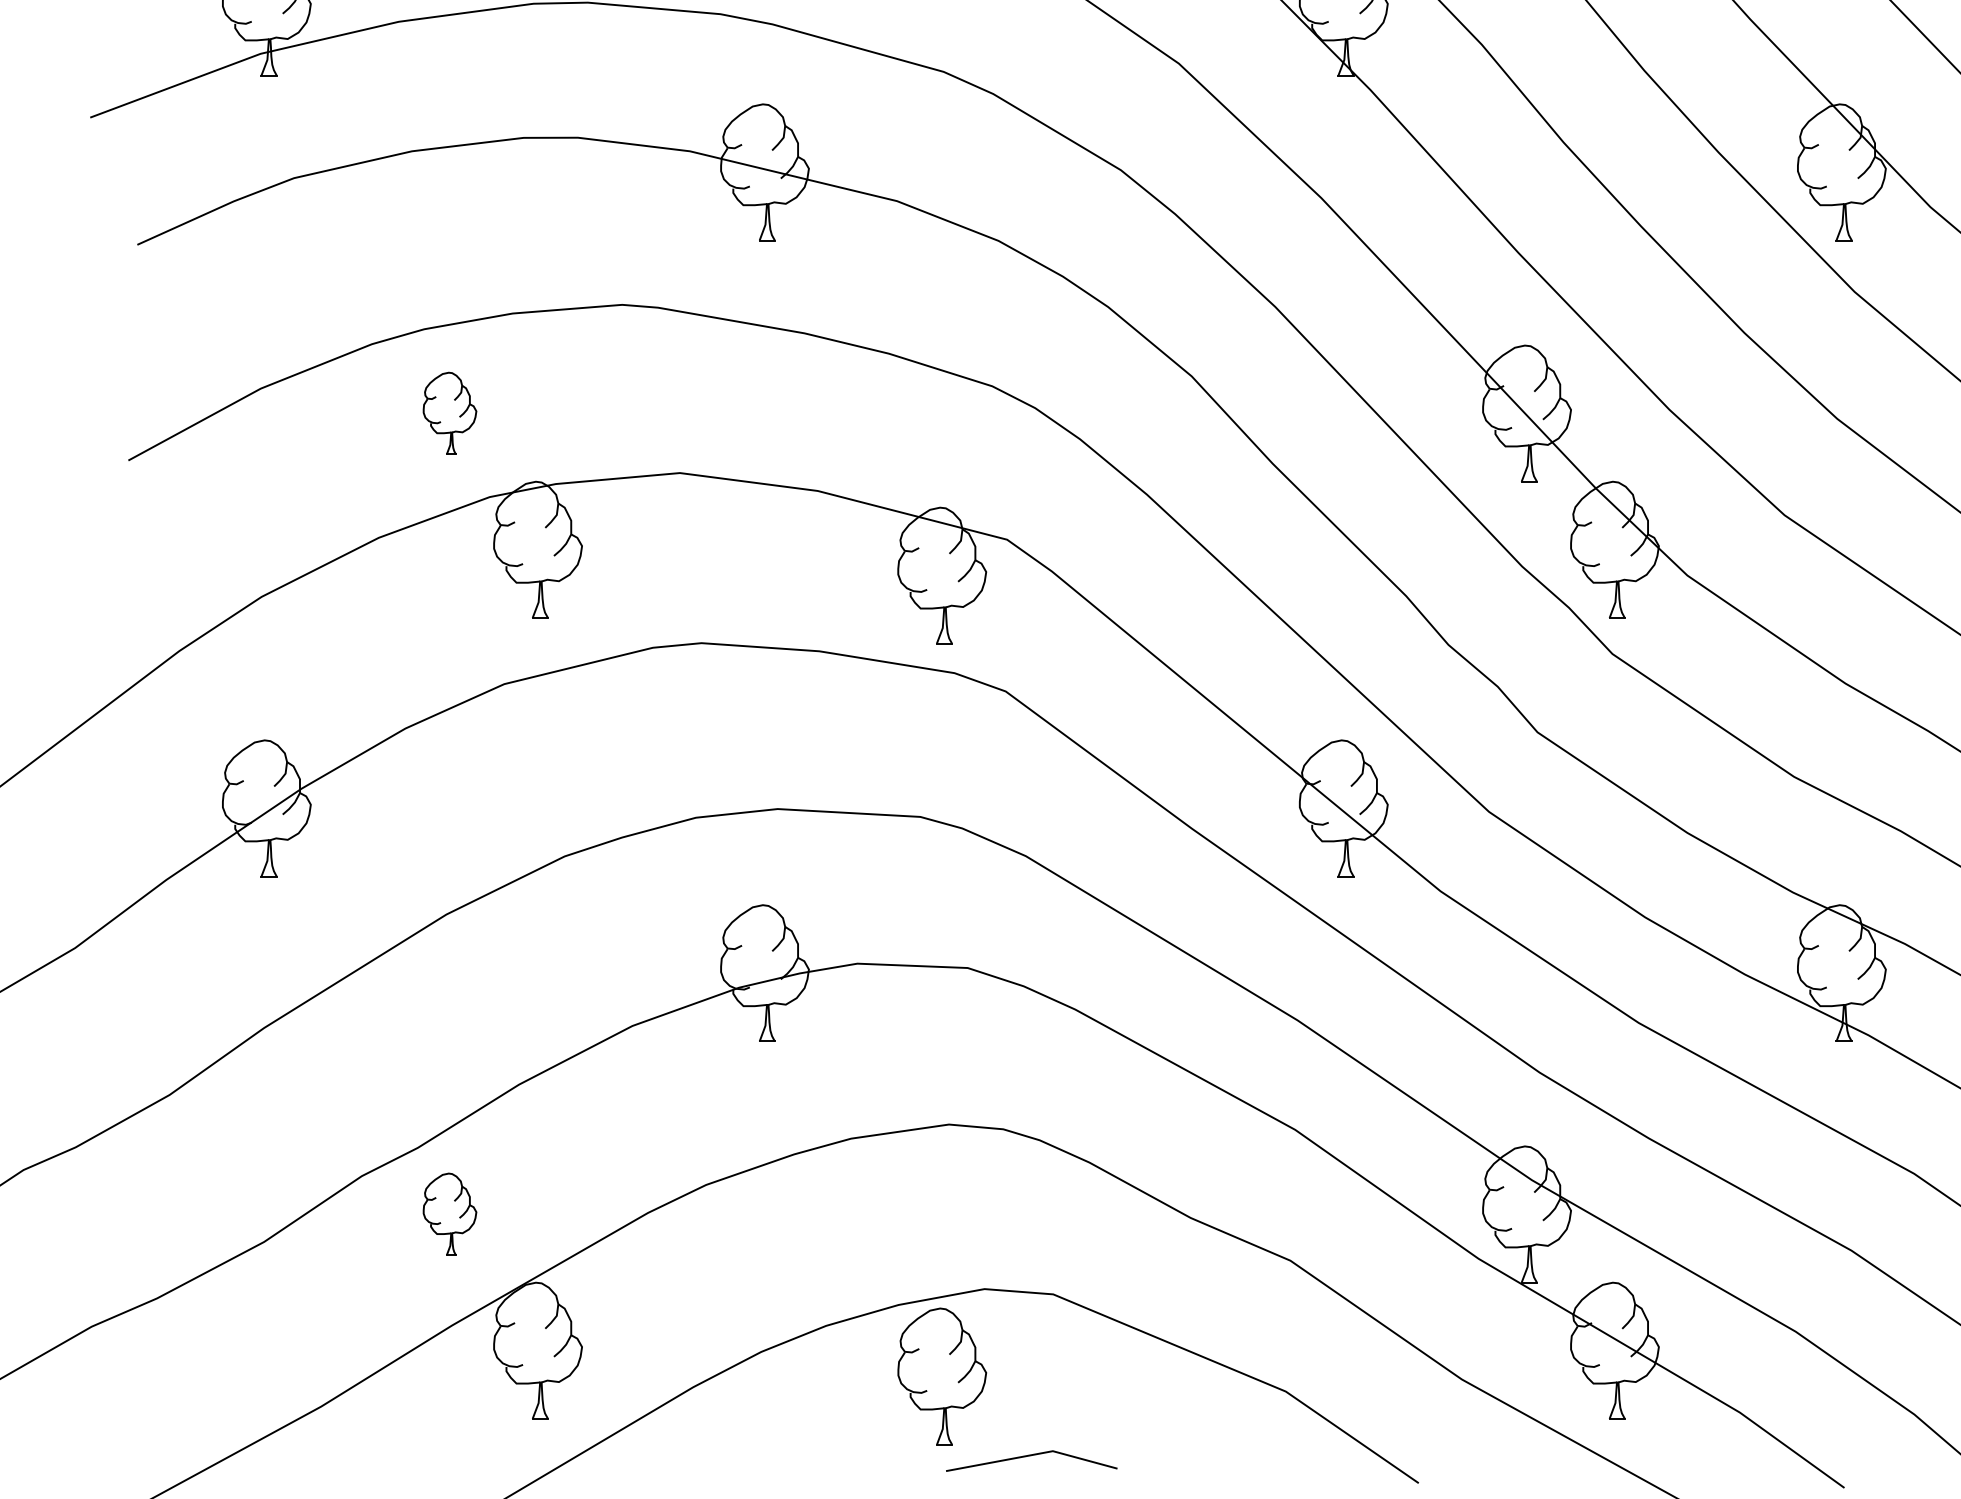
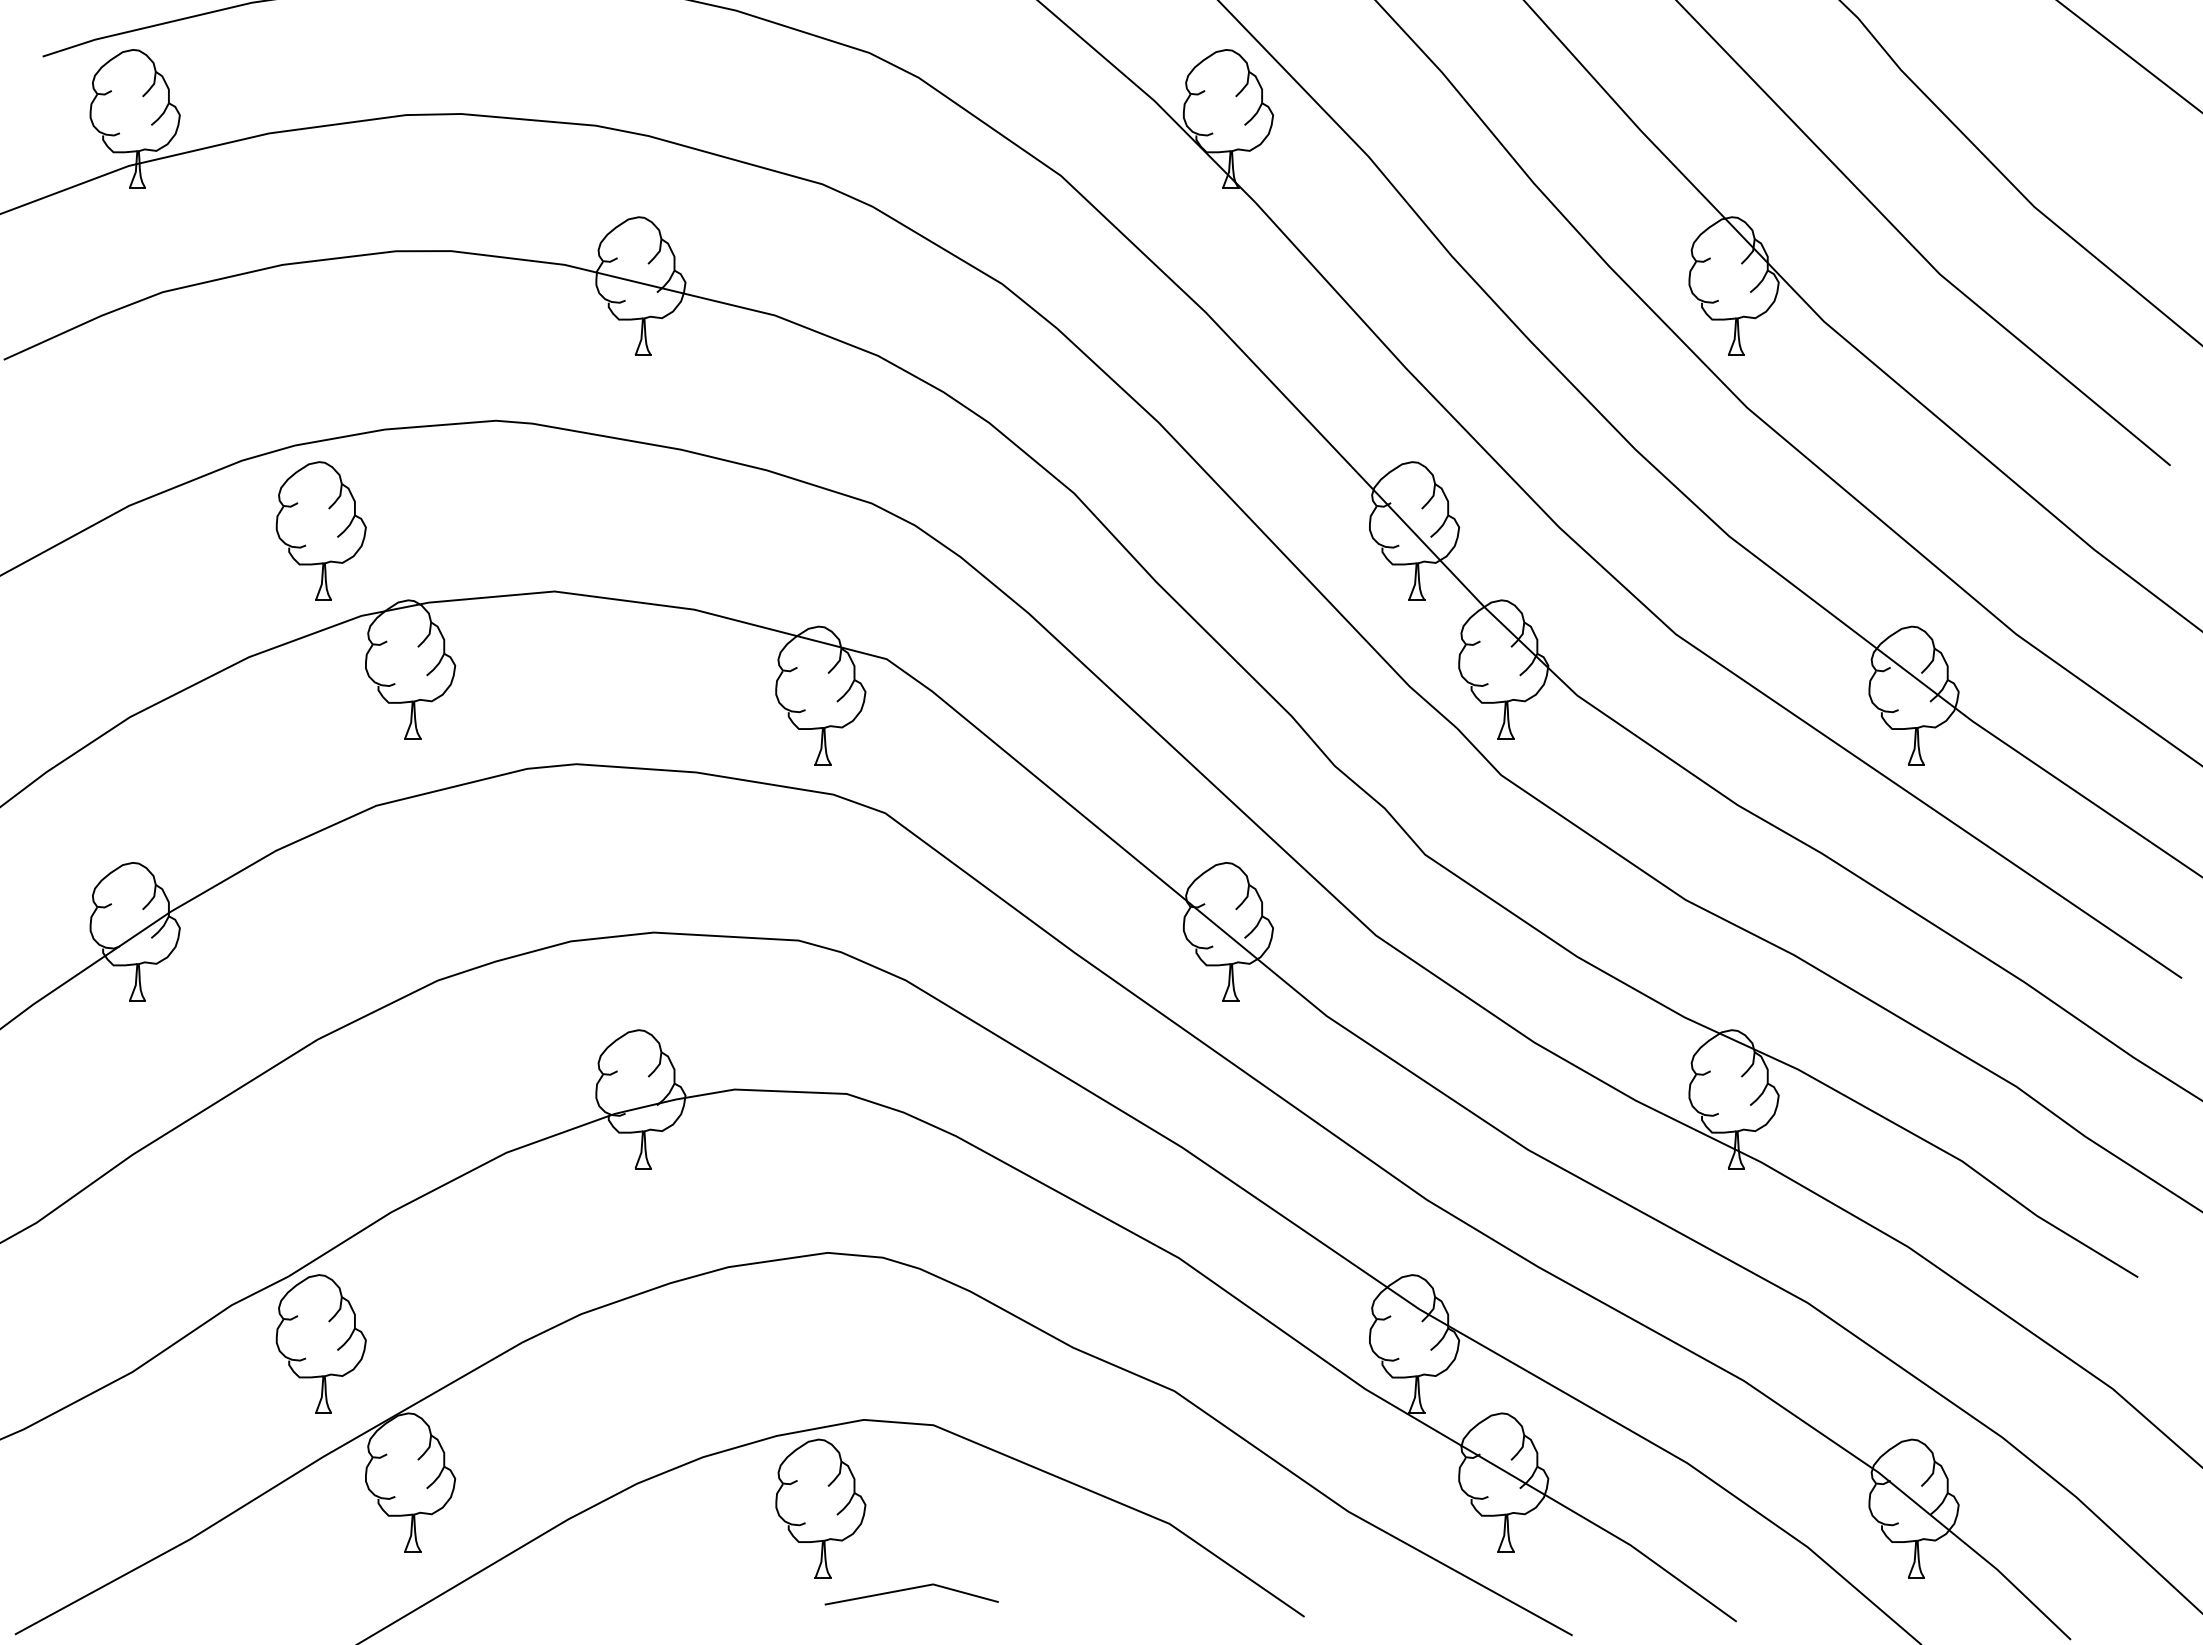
part: (449, 412) -> (320, 530), size x1.67
part: (449, 1213) -> (320, 1343), size x1.67

